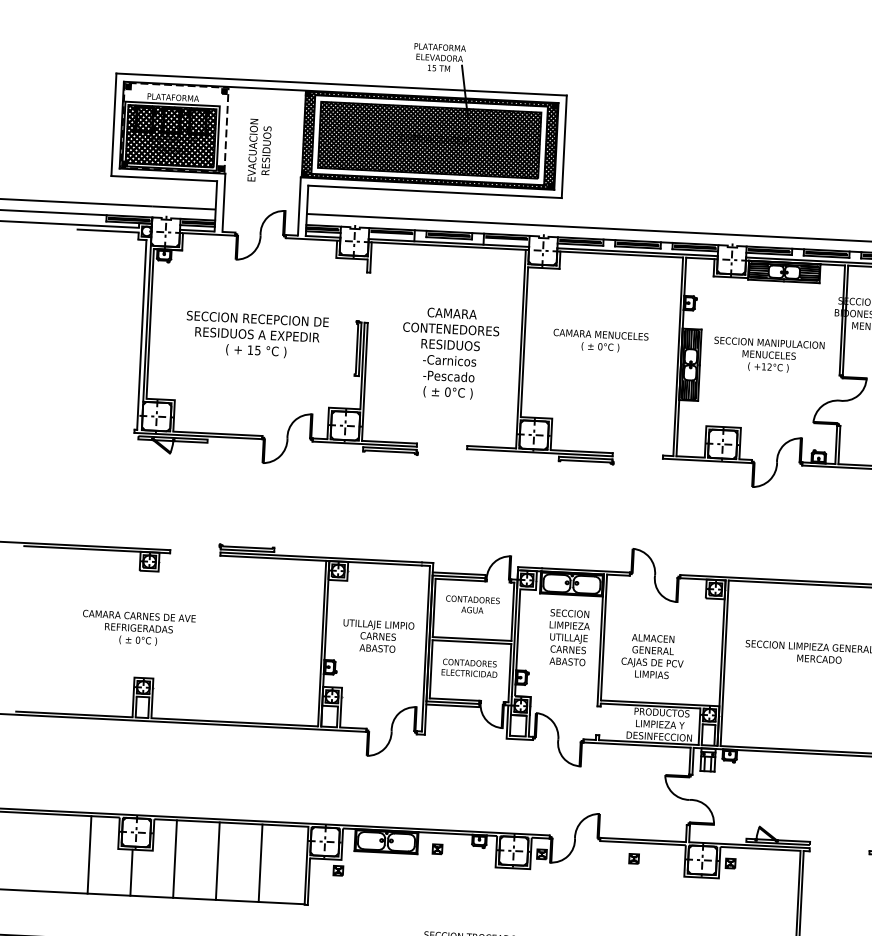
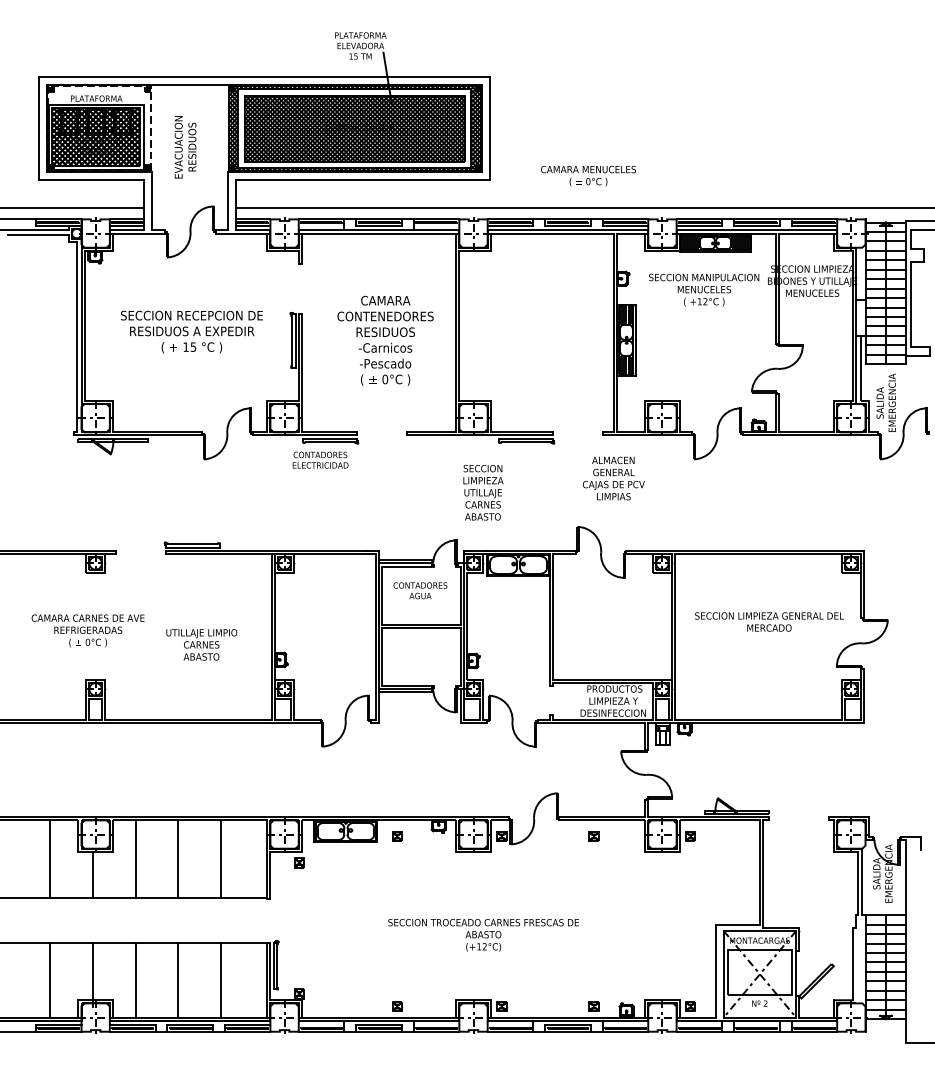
text: (600, 340) -> (588, 175), moved
text: (769, 354) -> (704, 289), moved
text: (378, 636) -> (201, 644), moved
text: (569, 637) -> (483, 492), moved
text: (652, 656) -> (613, 478), moved
text: (469, 667) -> (320, 459), moved

